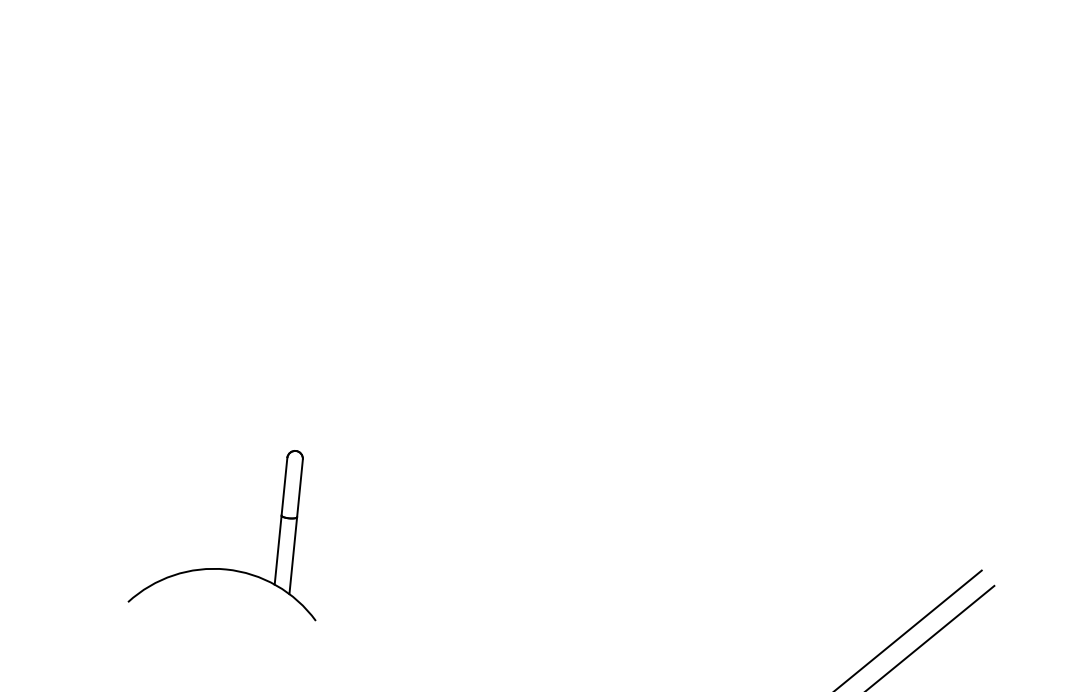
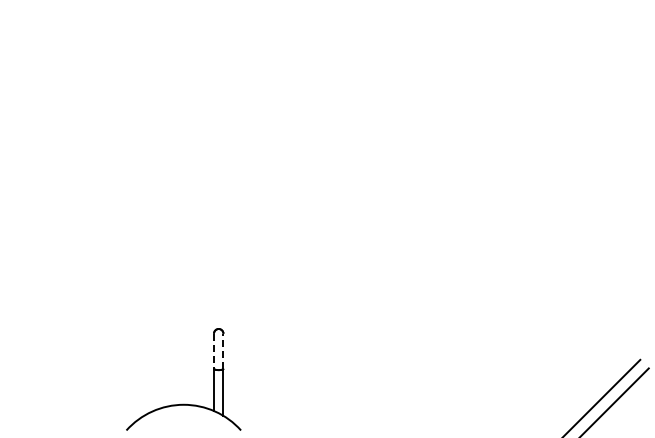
line: (283, 487) -> (213, 351), solid -> dashed
line: (300, 488) -> (223, 351), solid -> dashed

